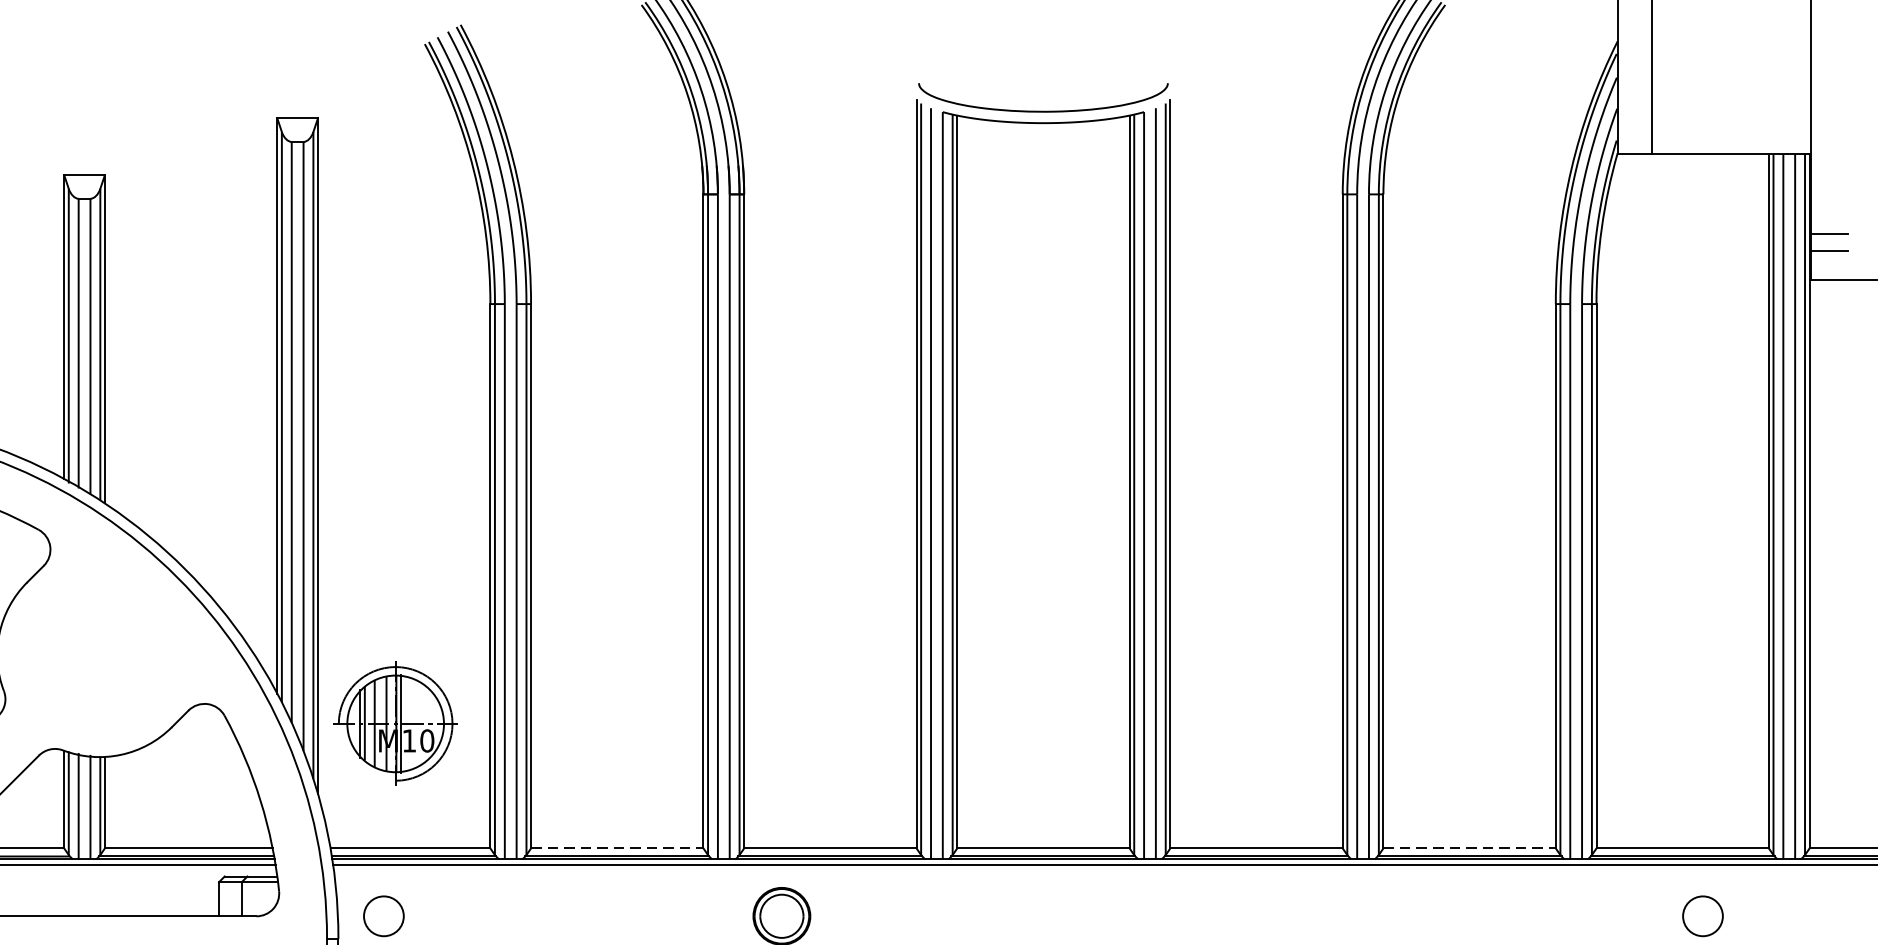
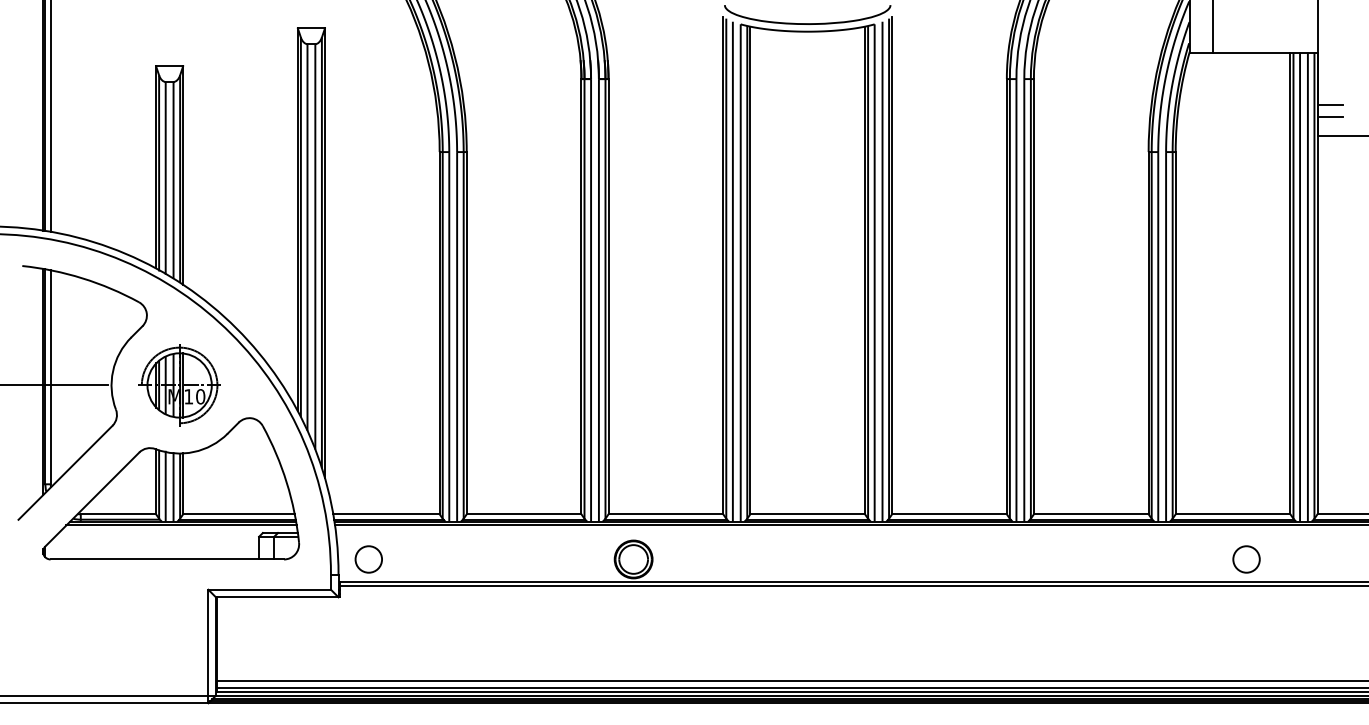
part: (395, 723) -> (179, 385), moved
line: (617, 848) -> (524, 514), dashed -> solid
line: (1469, 848) -> (1091, 514), dashed -> solid

